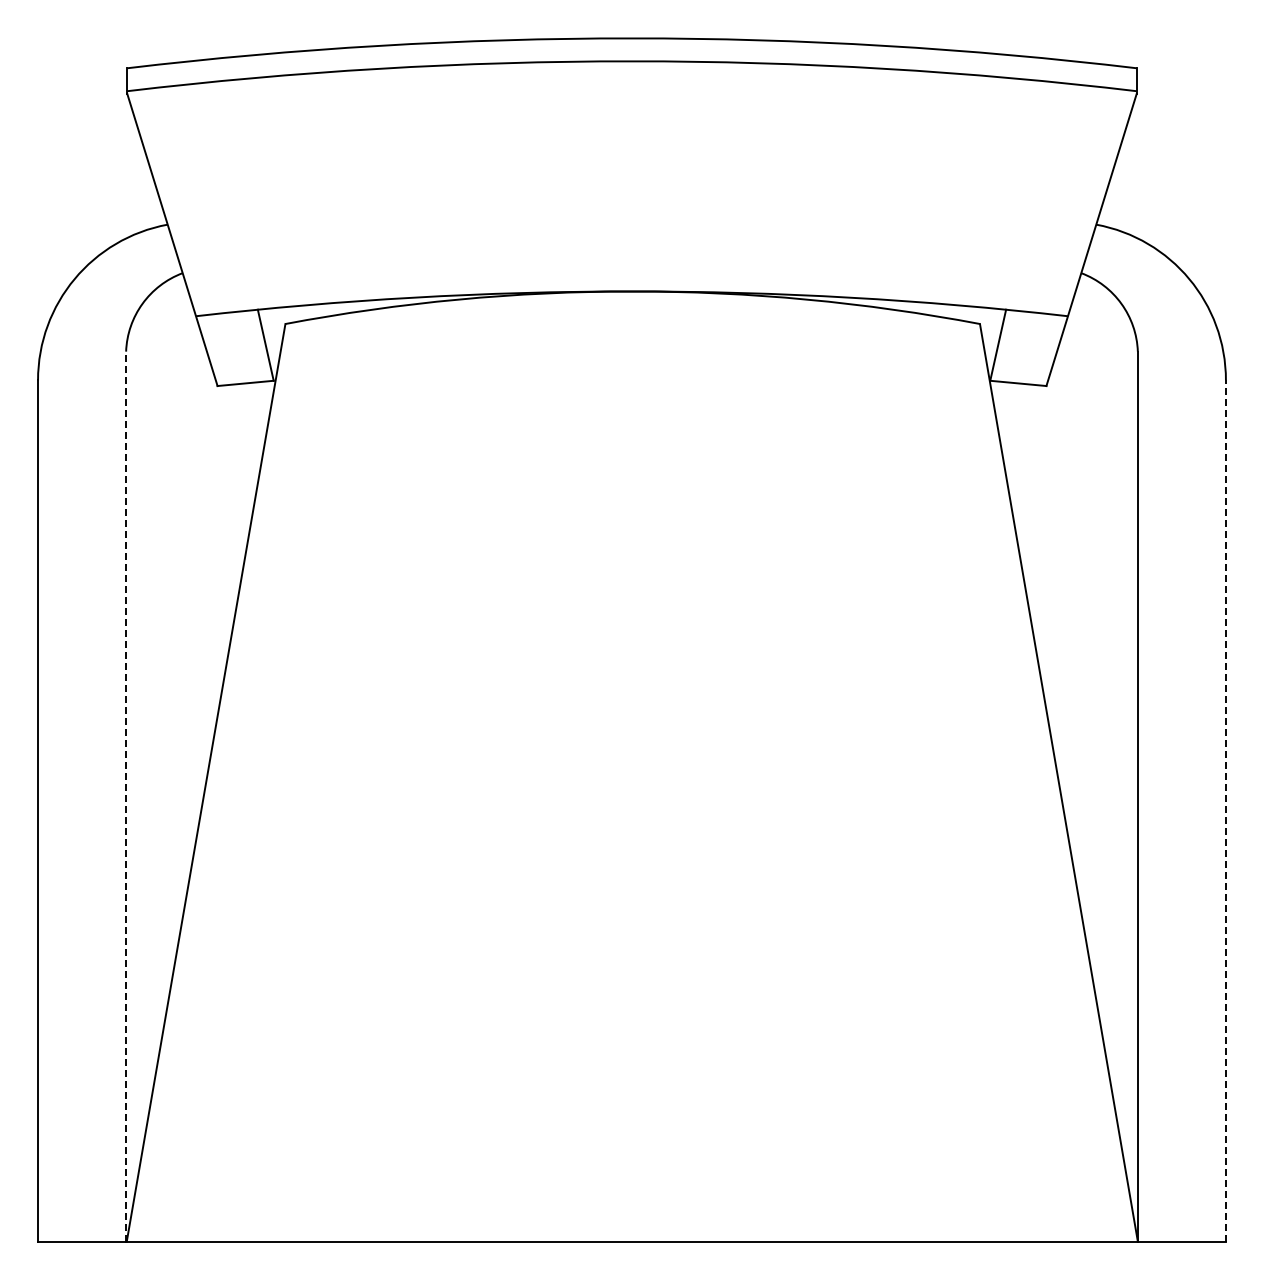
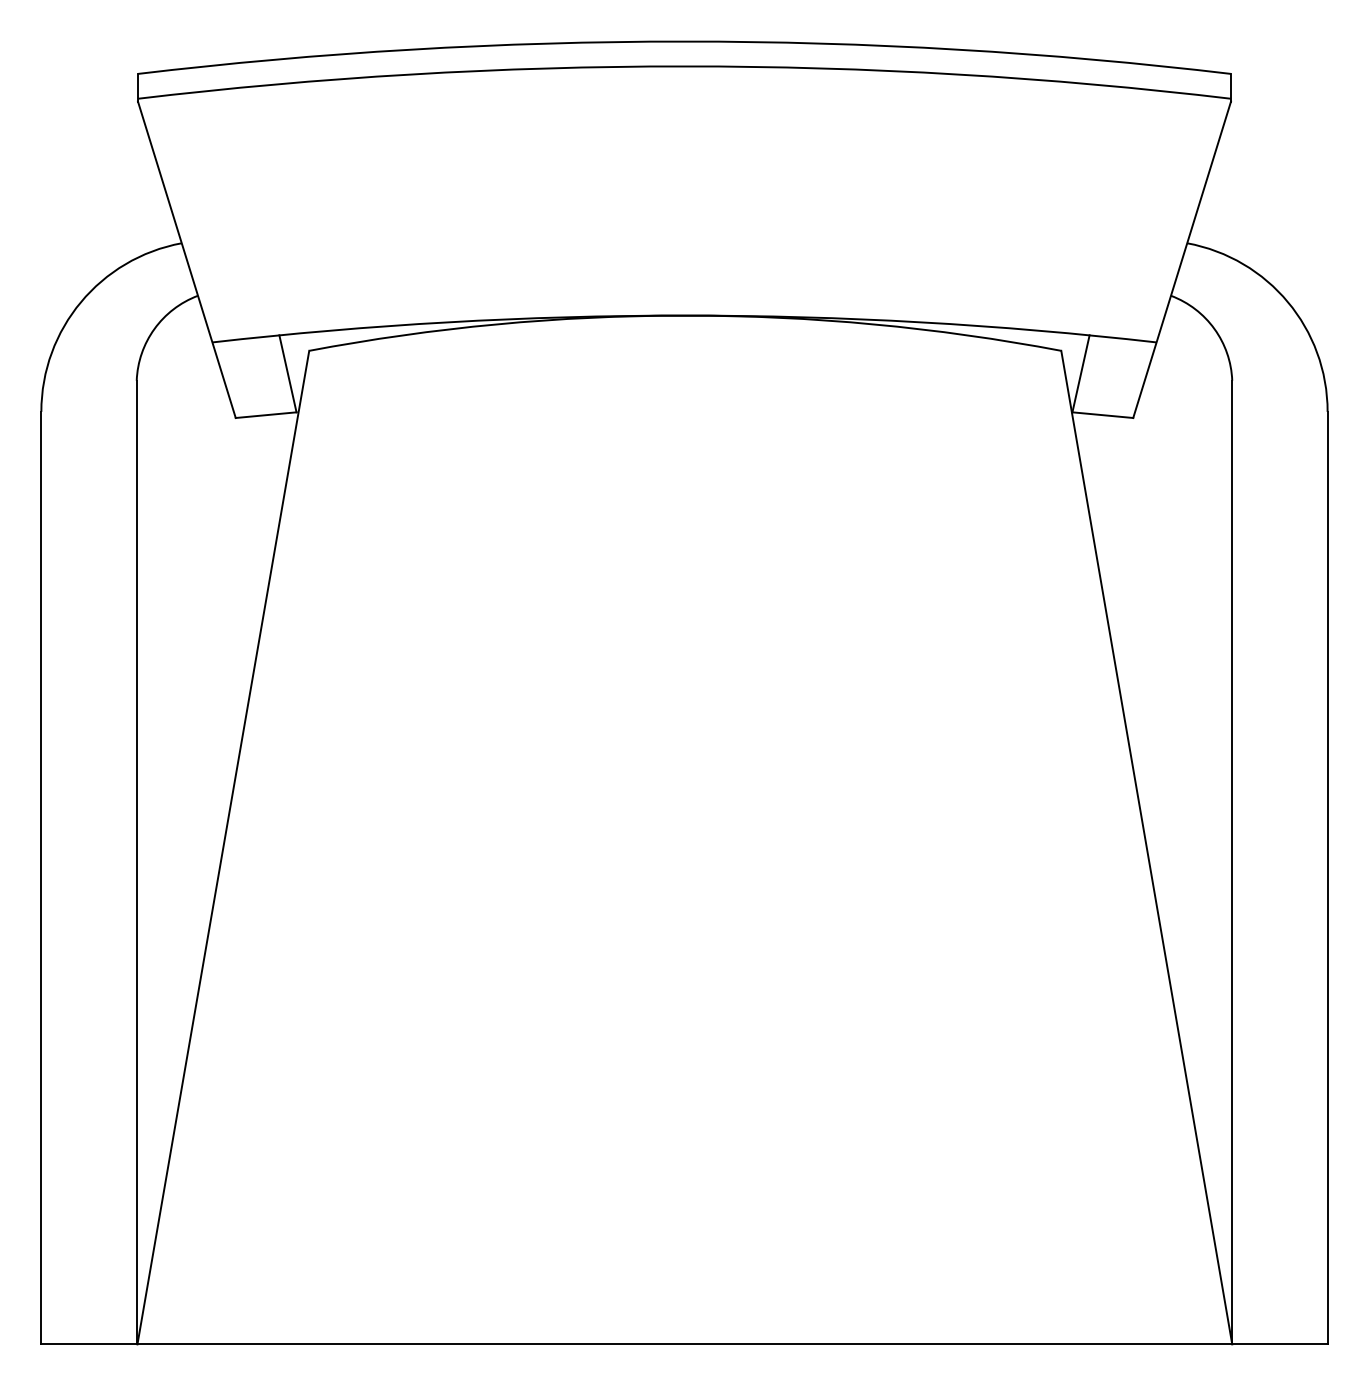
line: (126, 796) -> (137, 862), dashed -> solid
line: (1225, 810) -> (1327, 877), dashed -> solid

